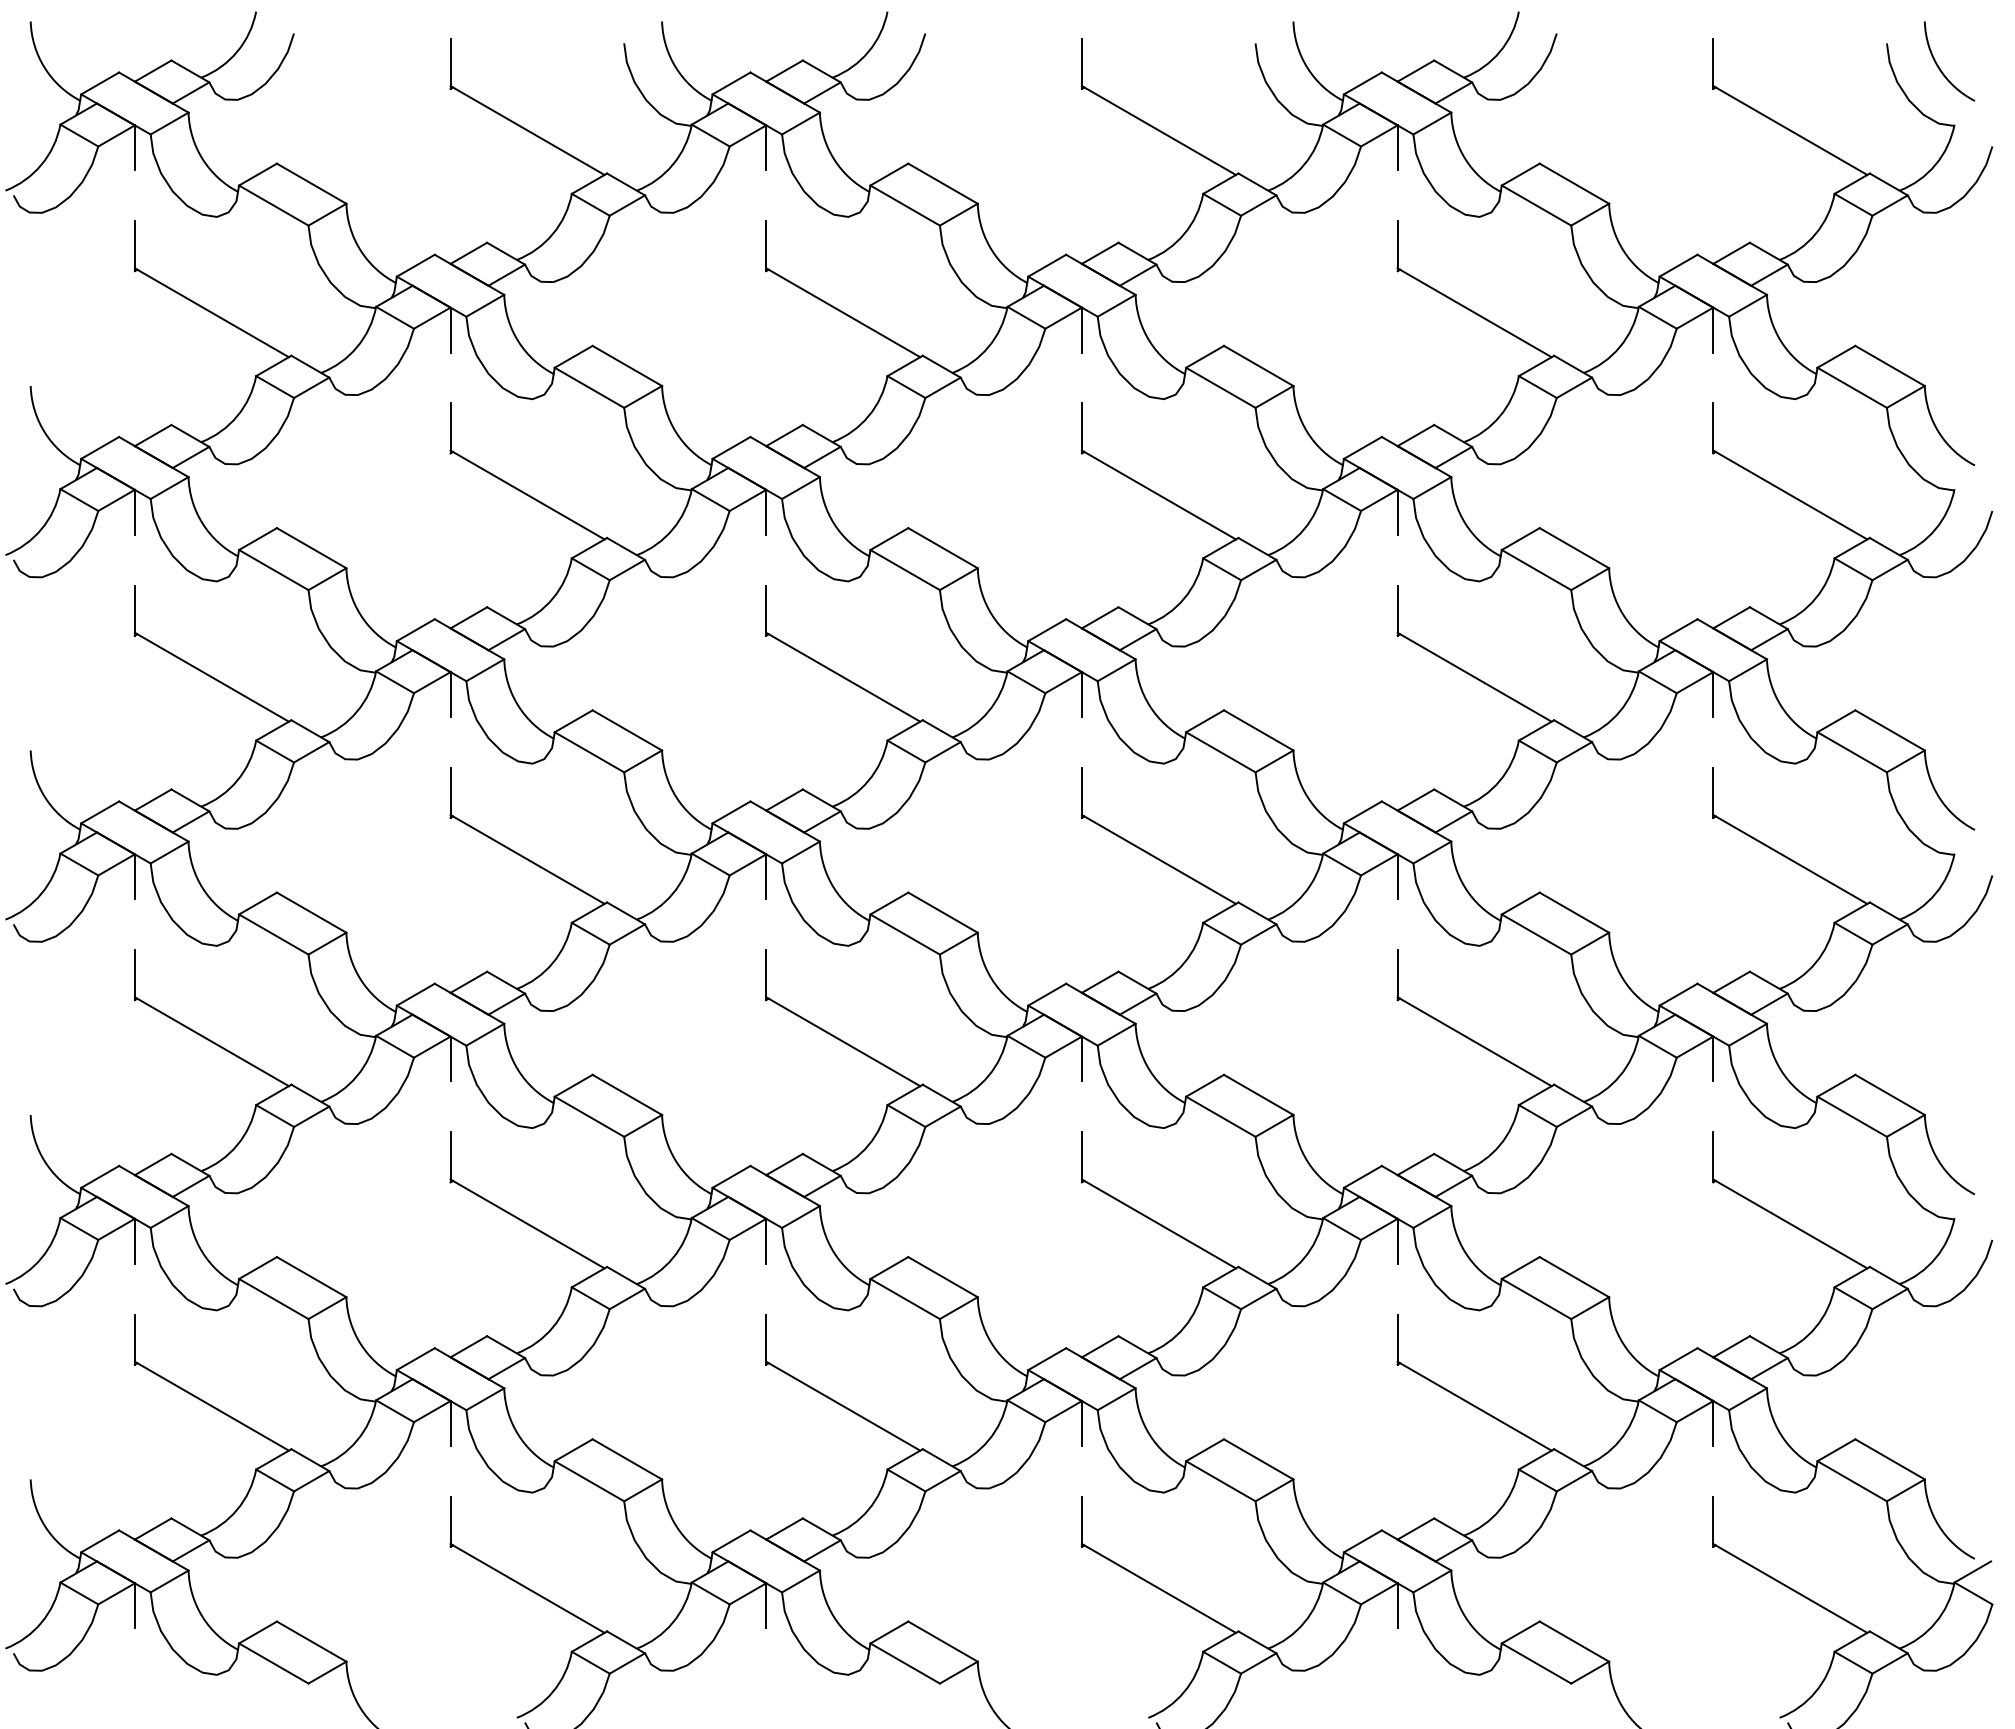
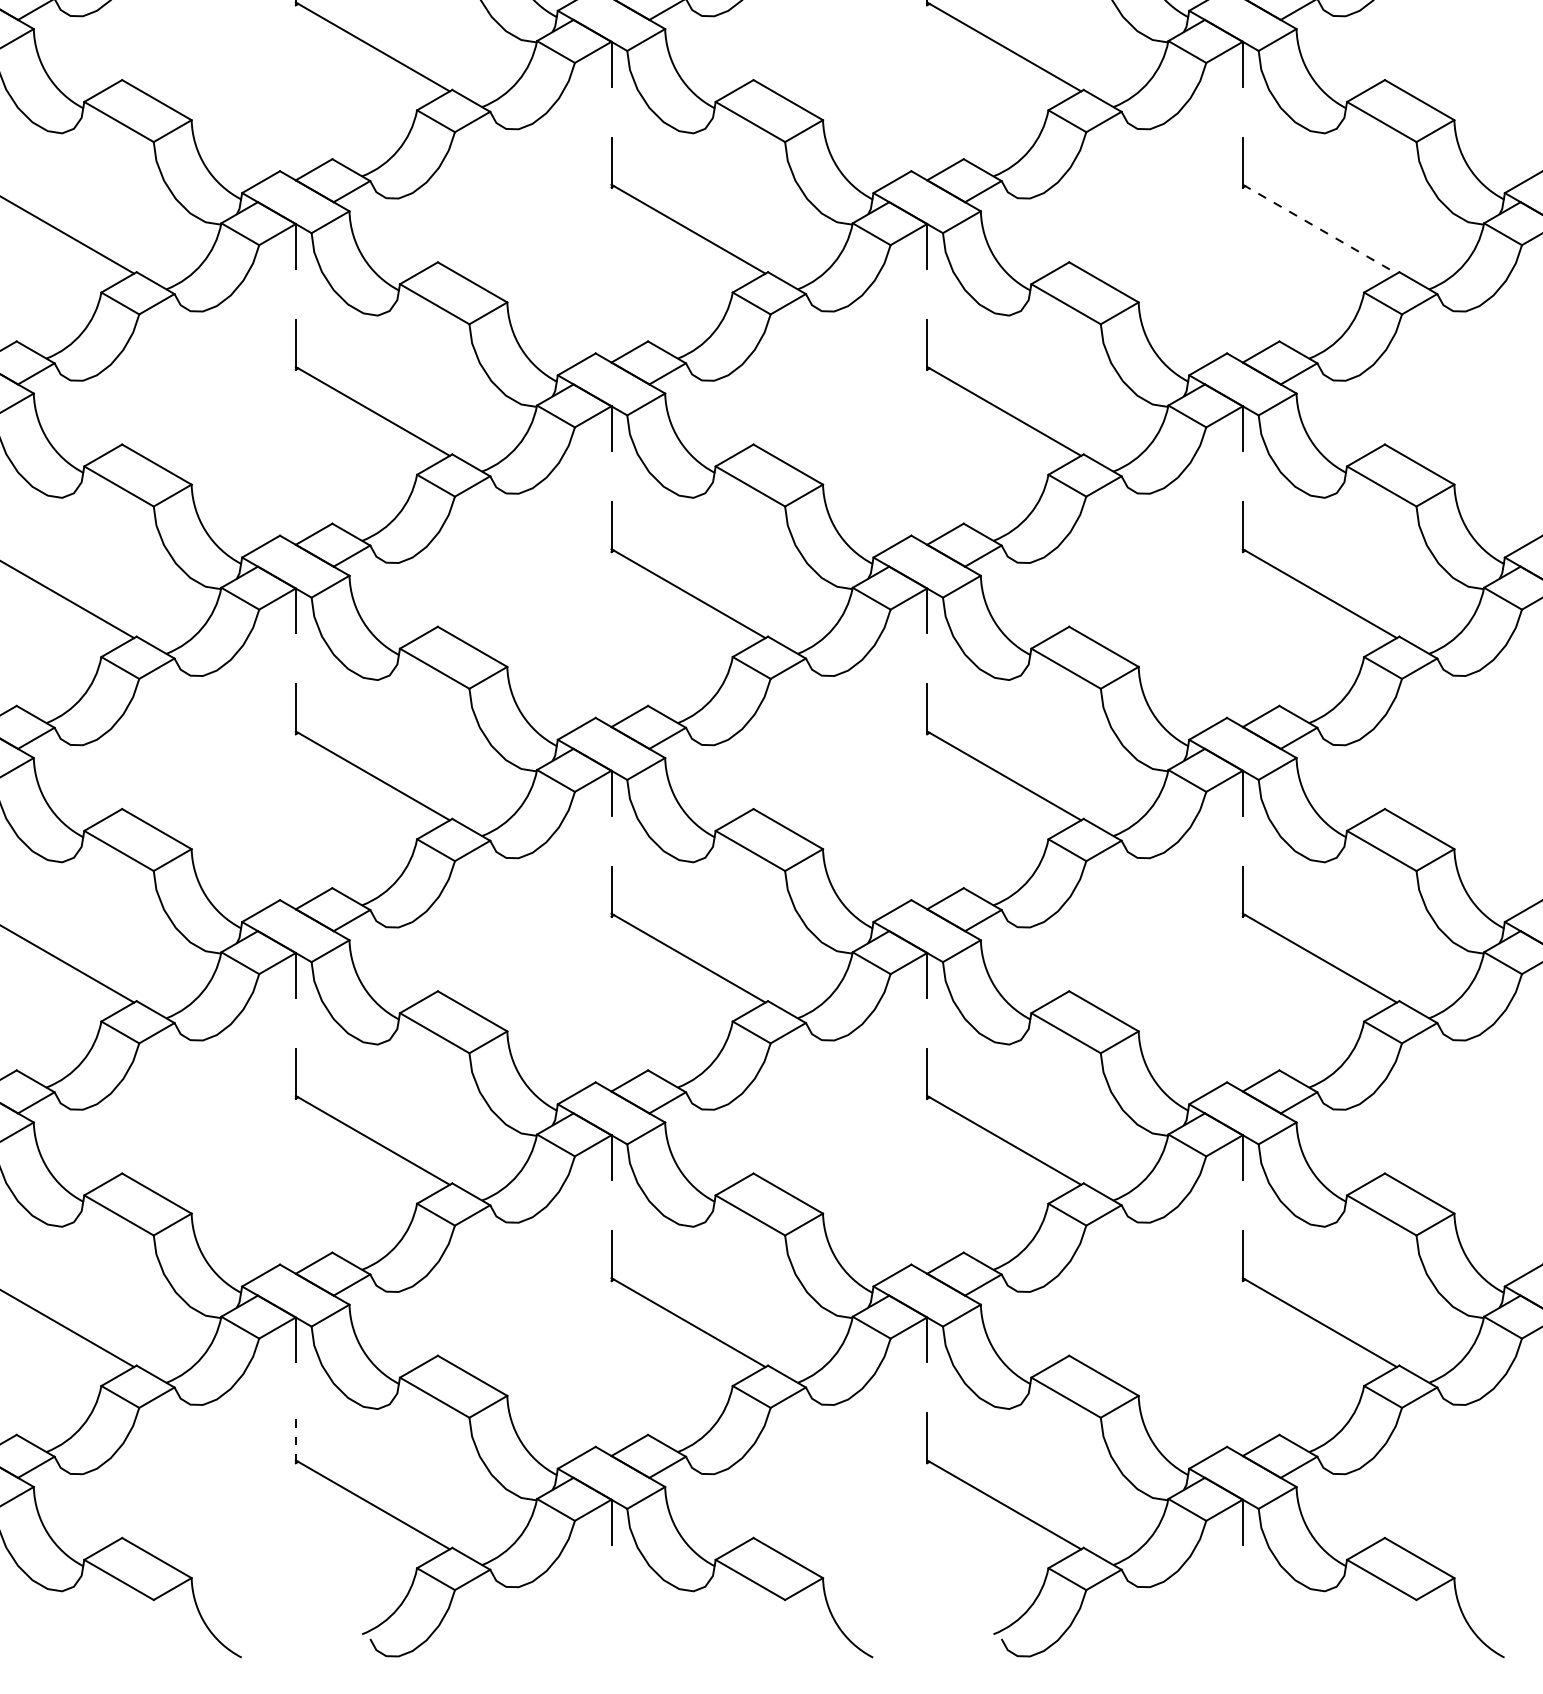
line: (1474, 312) -> (1319, 228), solid -> dashed
line: (450, 1521) -> (295, 1437), solid -> dashed

